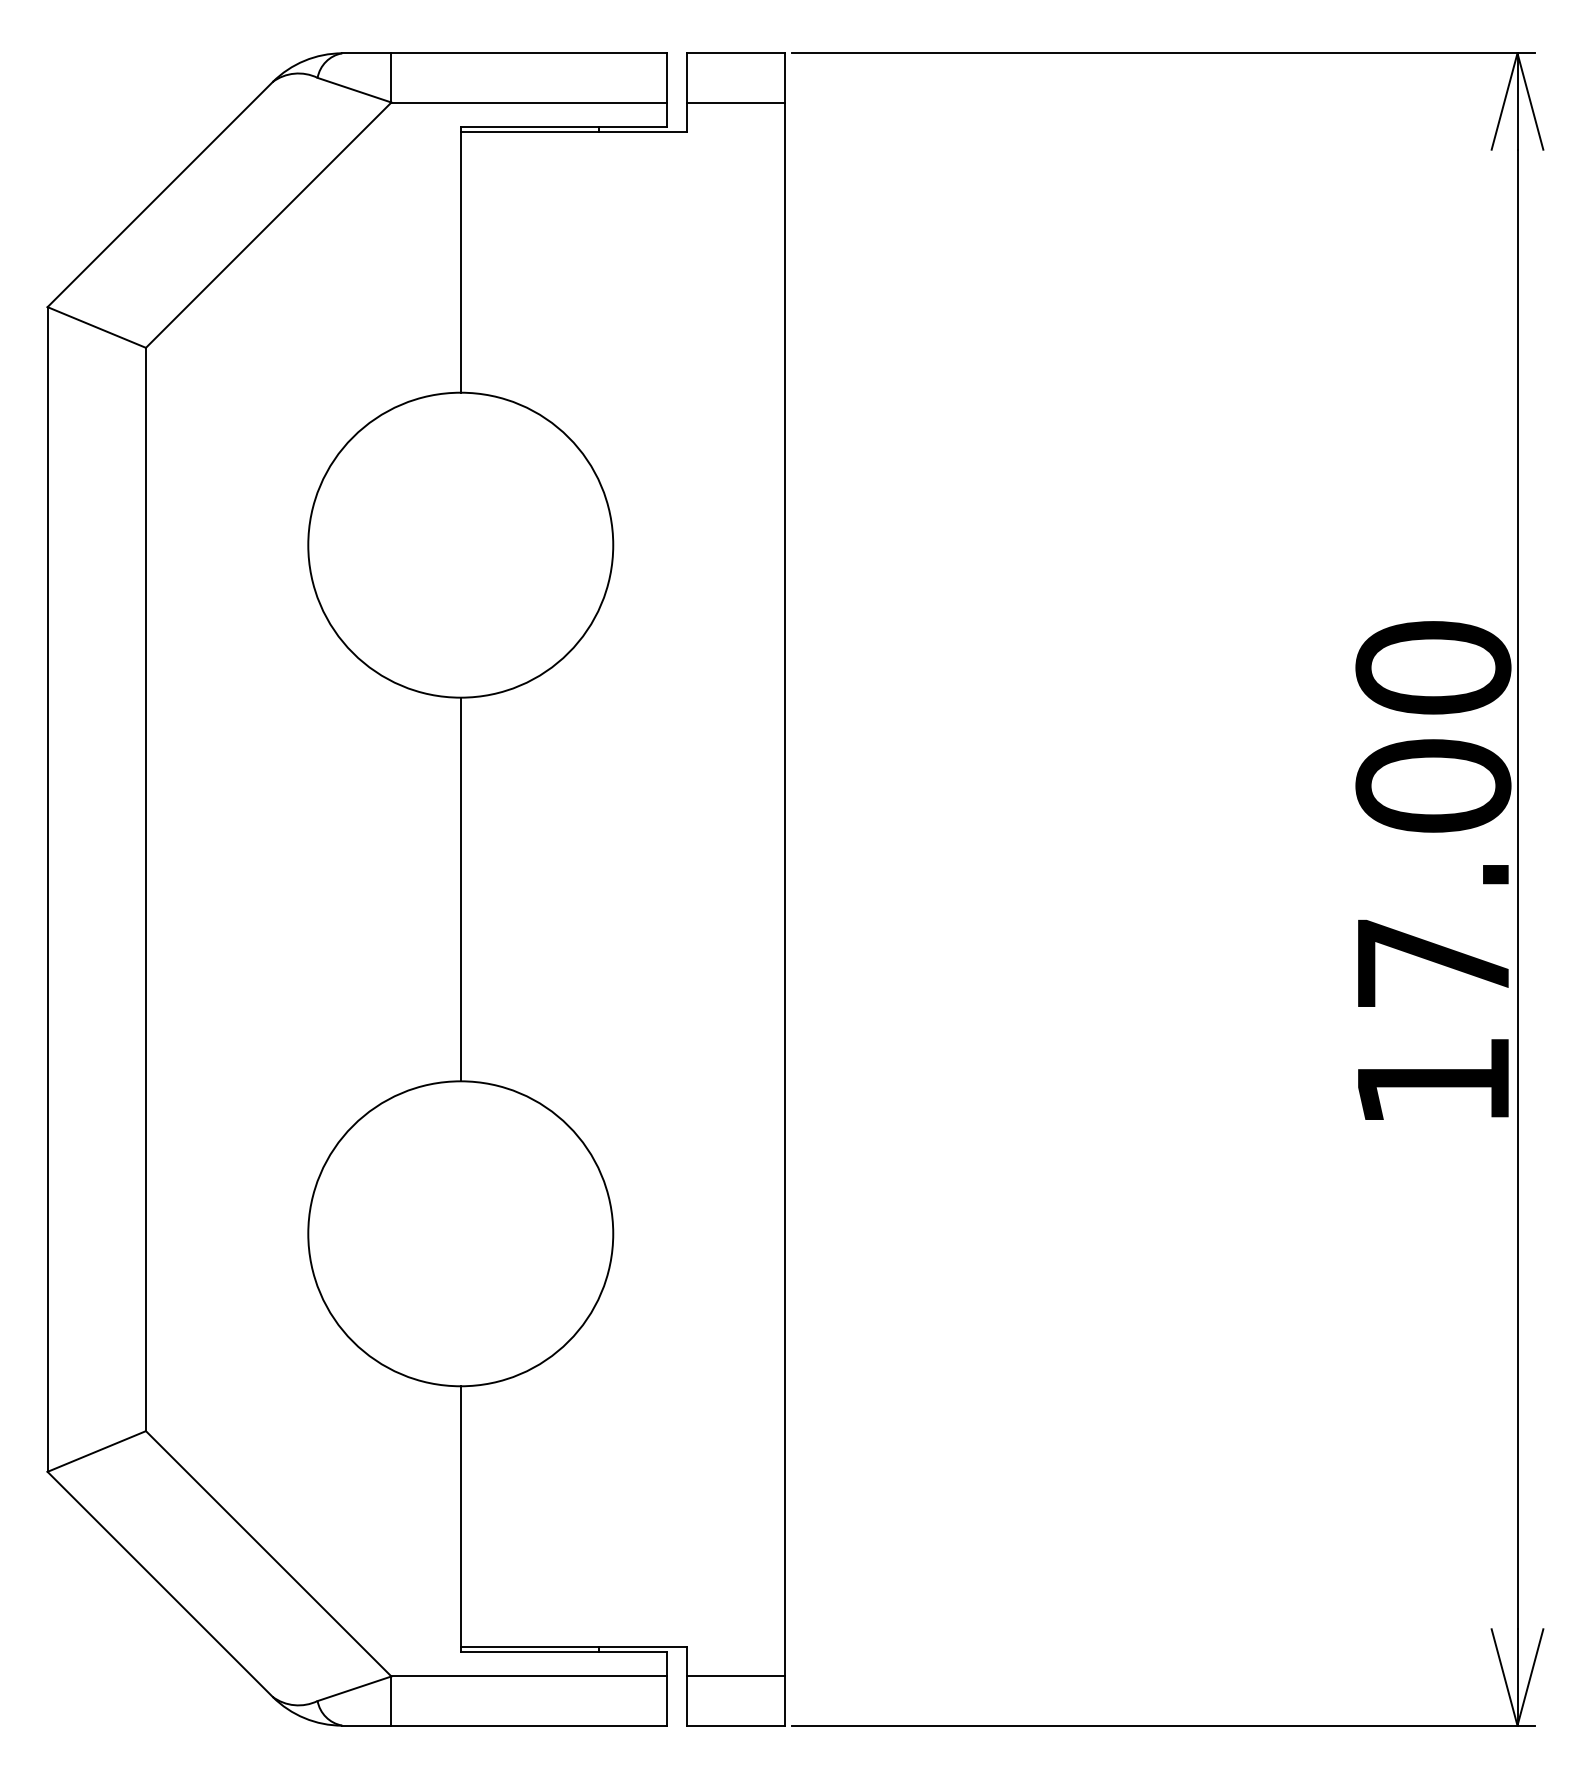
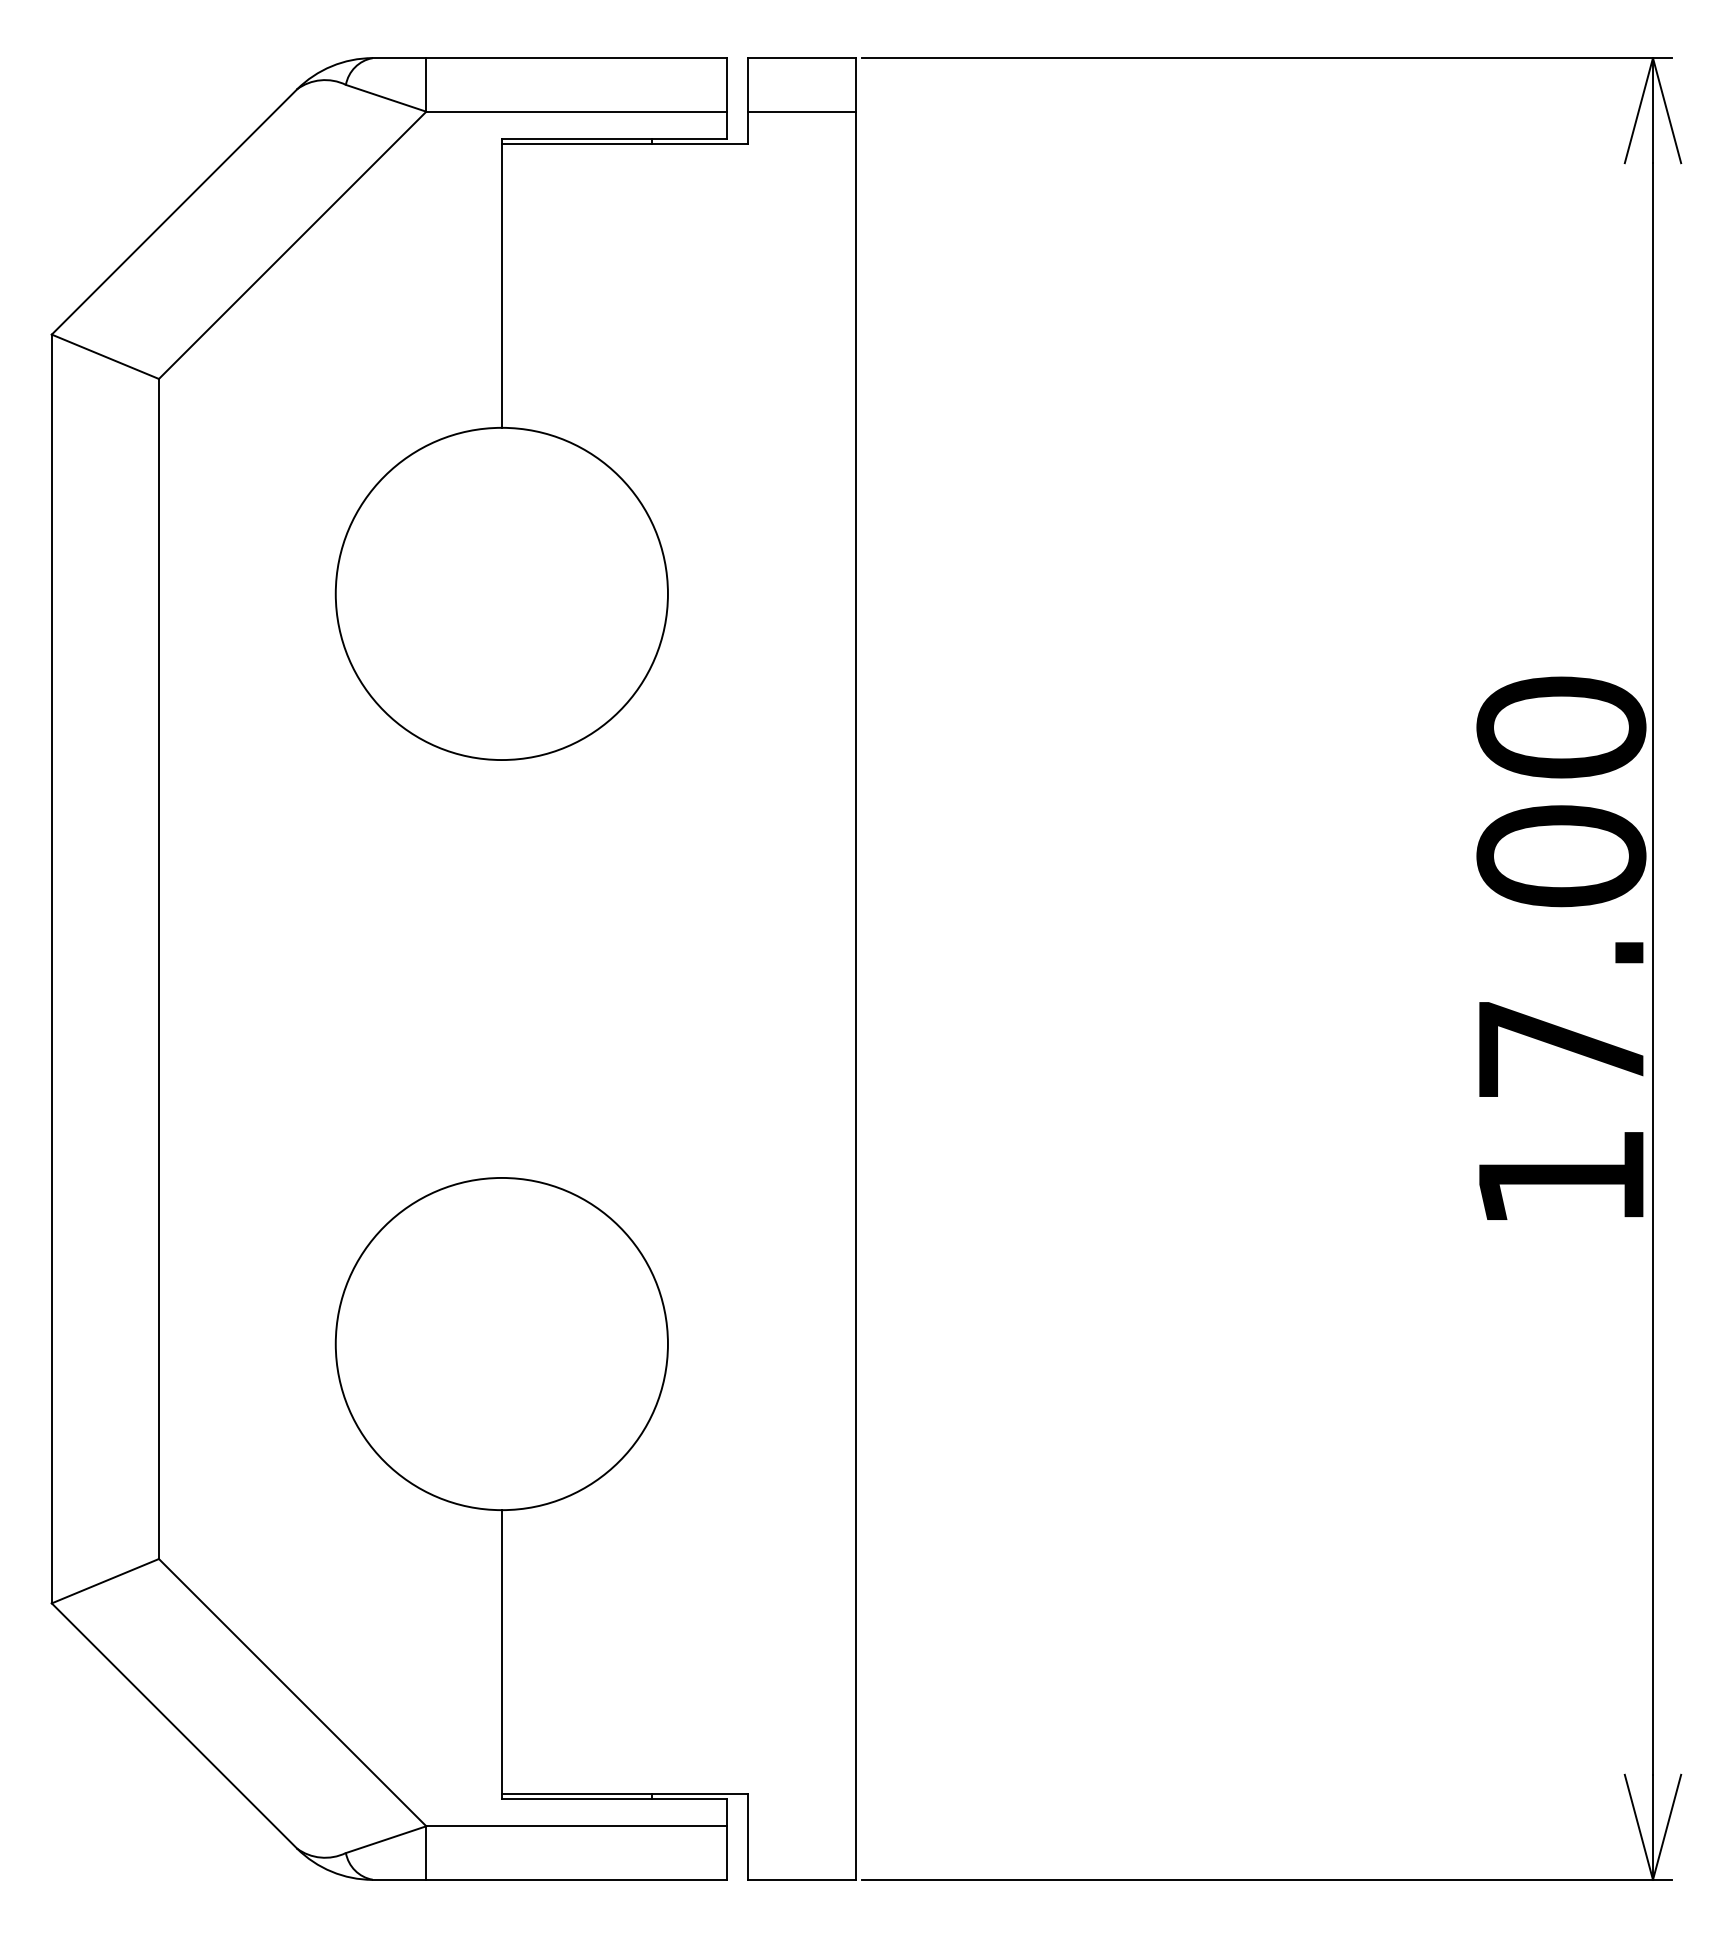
line: (460, 889) -> (501, 968), removed
line: (735, 1676) -> (801, 1826), removed

